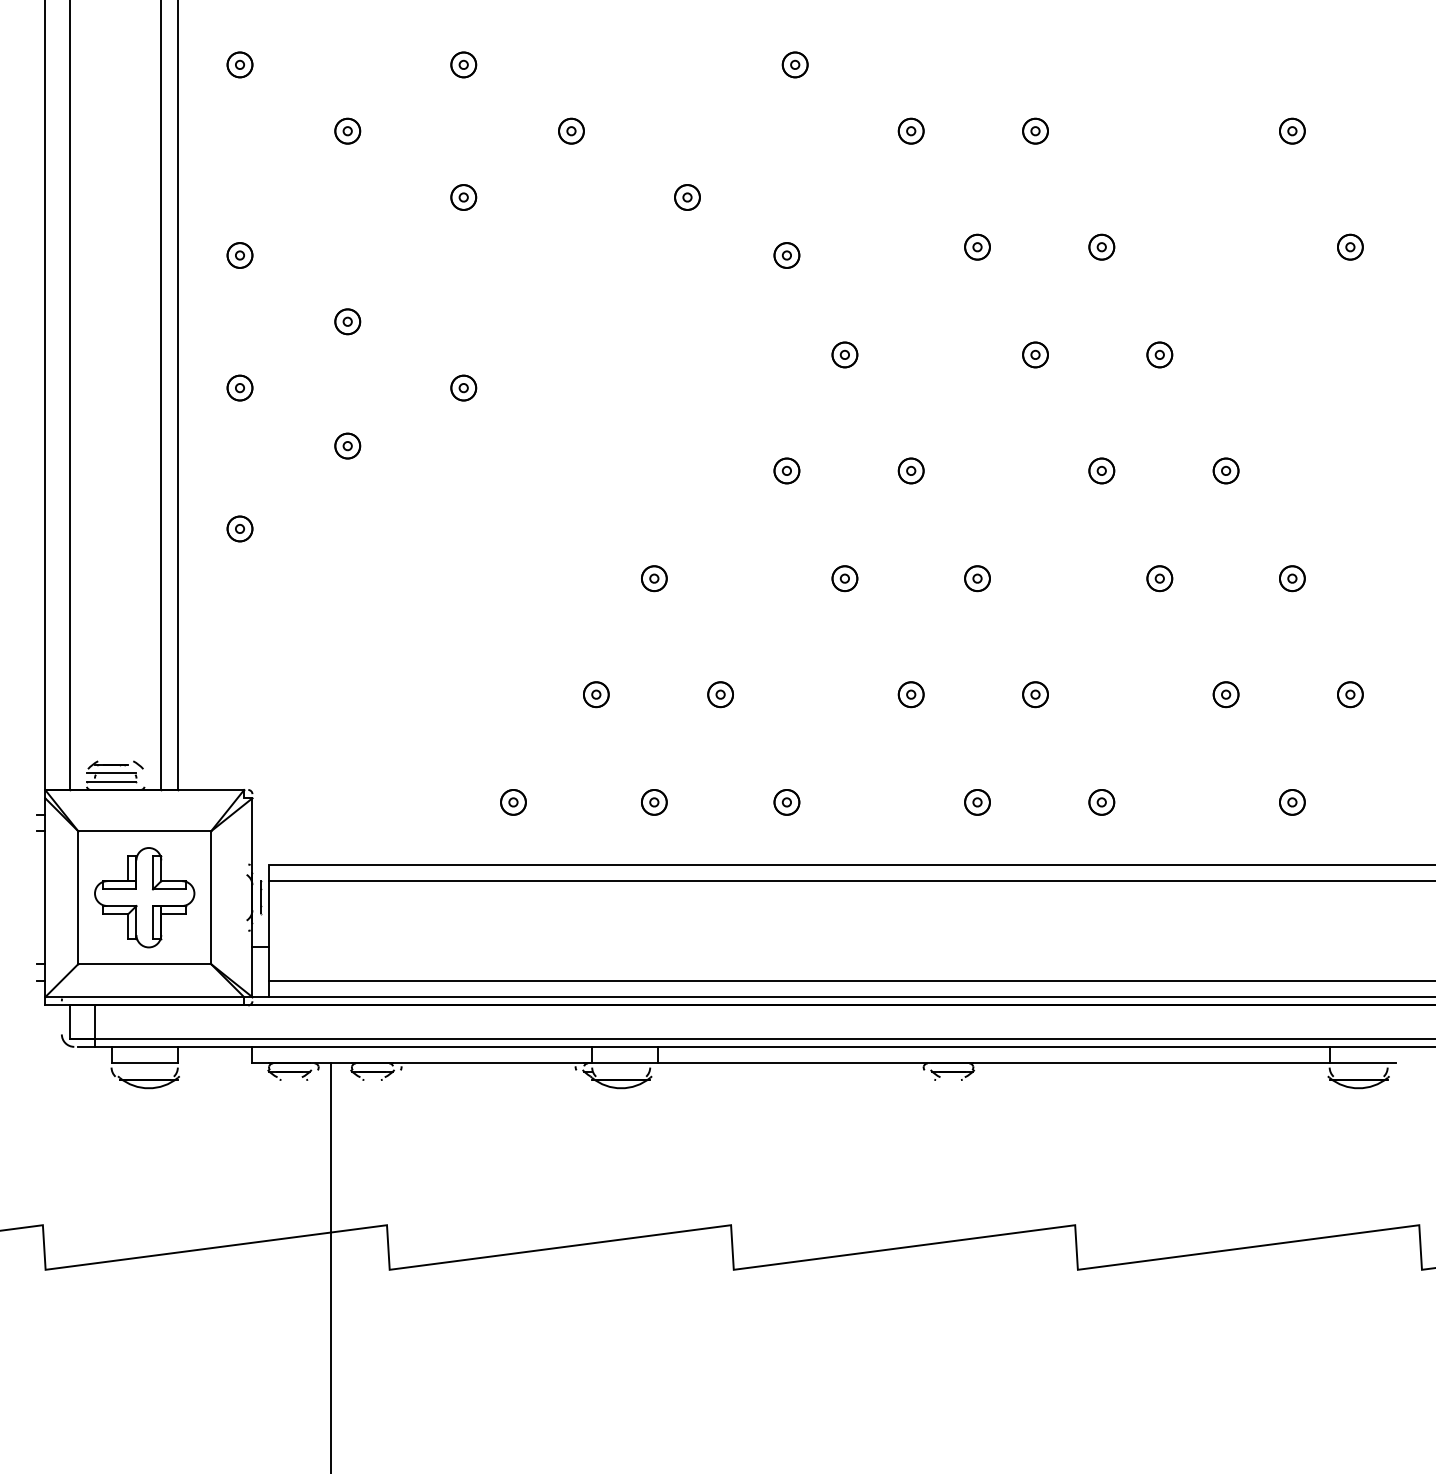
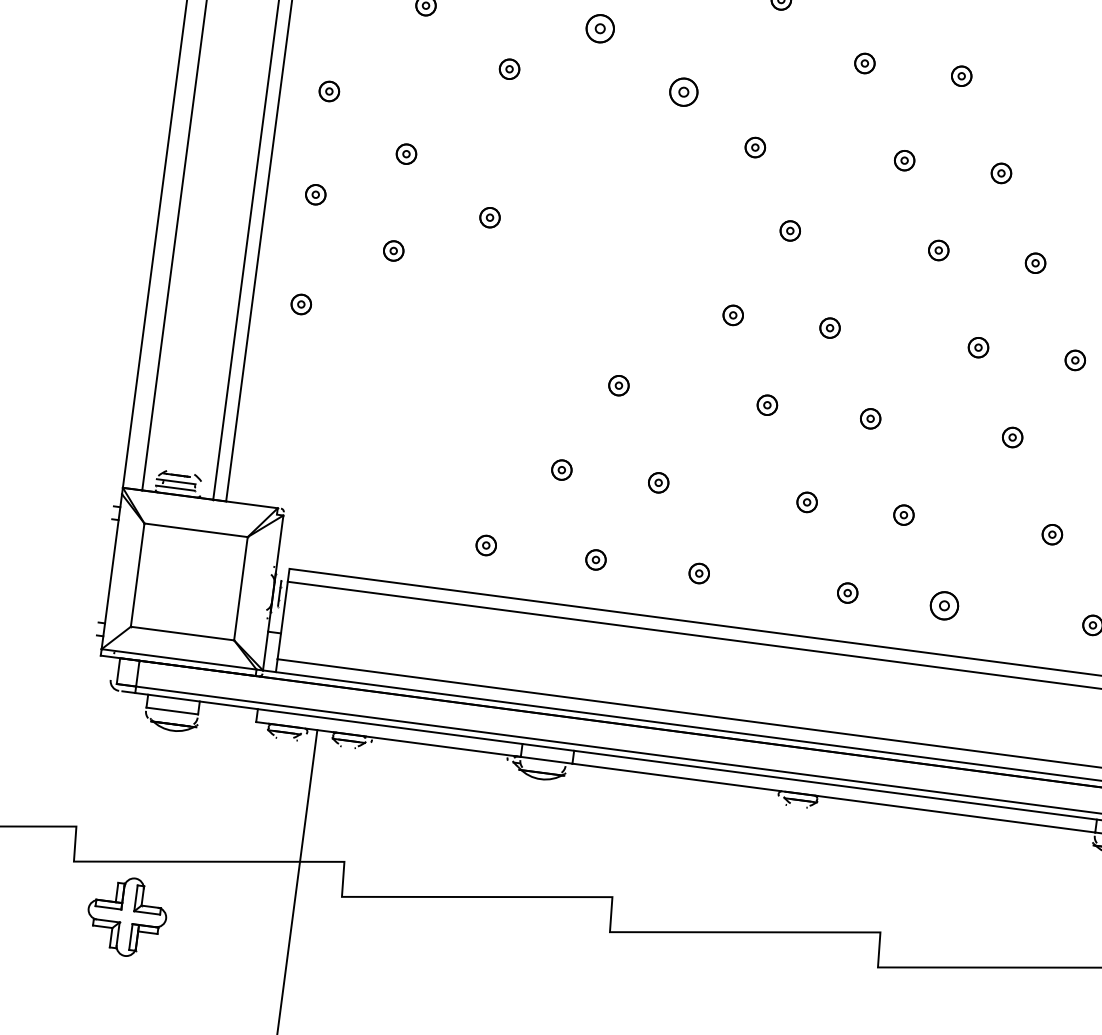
part: (571, 130) -> (600, 28), size x1.4
part: (687, 197) -> (683, 92), size x1.4
part: (1101, 802) -> (944, 605), size x1.4
part: (144, 897) -> (126, 916), moved

